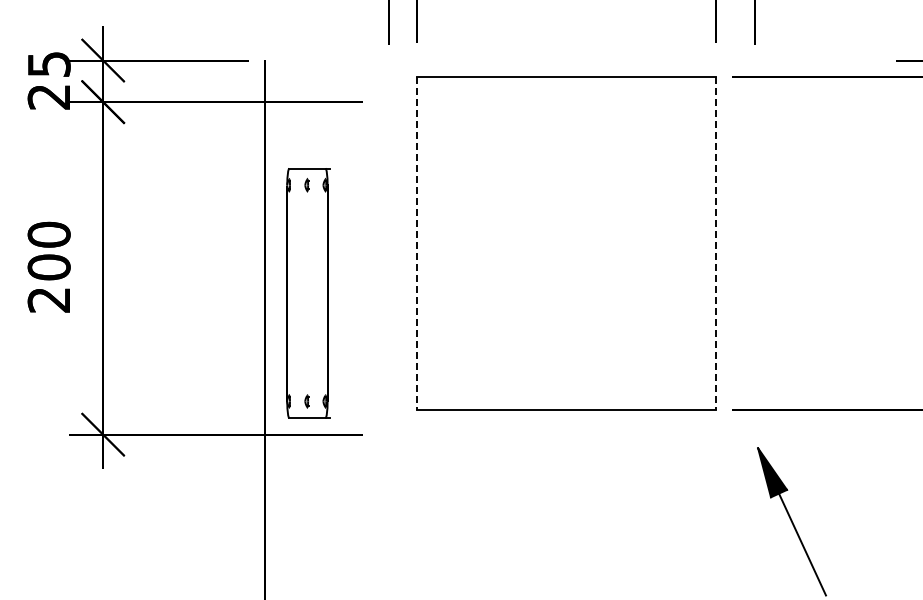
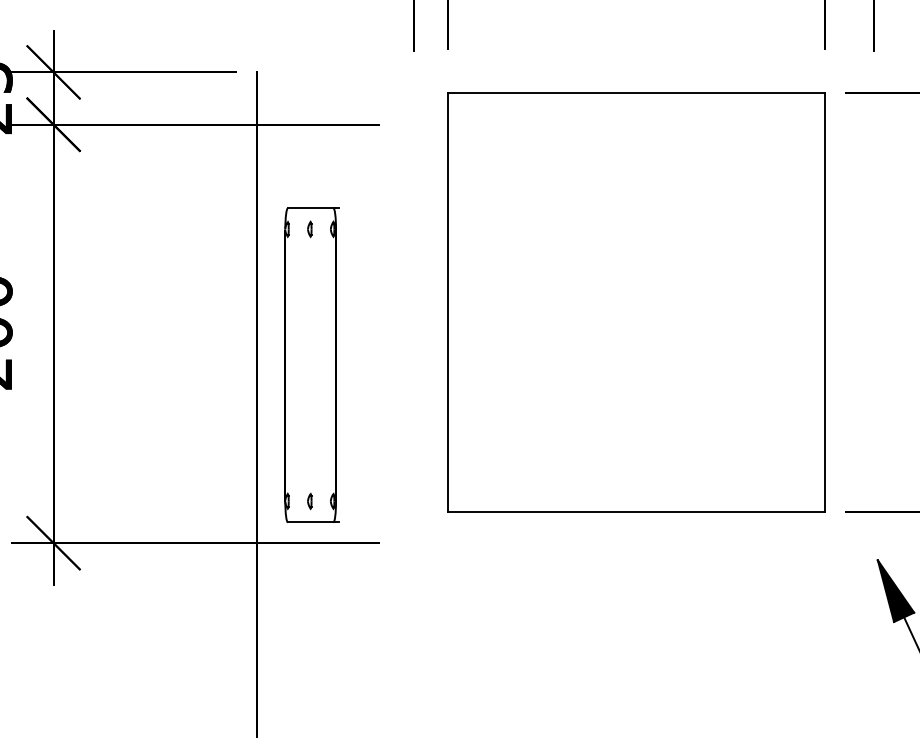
line: (416, 243) -> (447, 302), dashed -> solid
line: (716, 243) -> (825, 302), dashed -> solid

